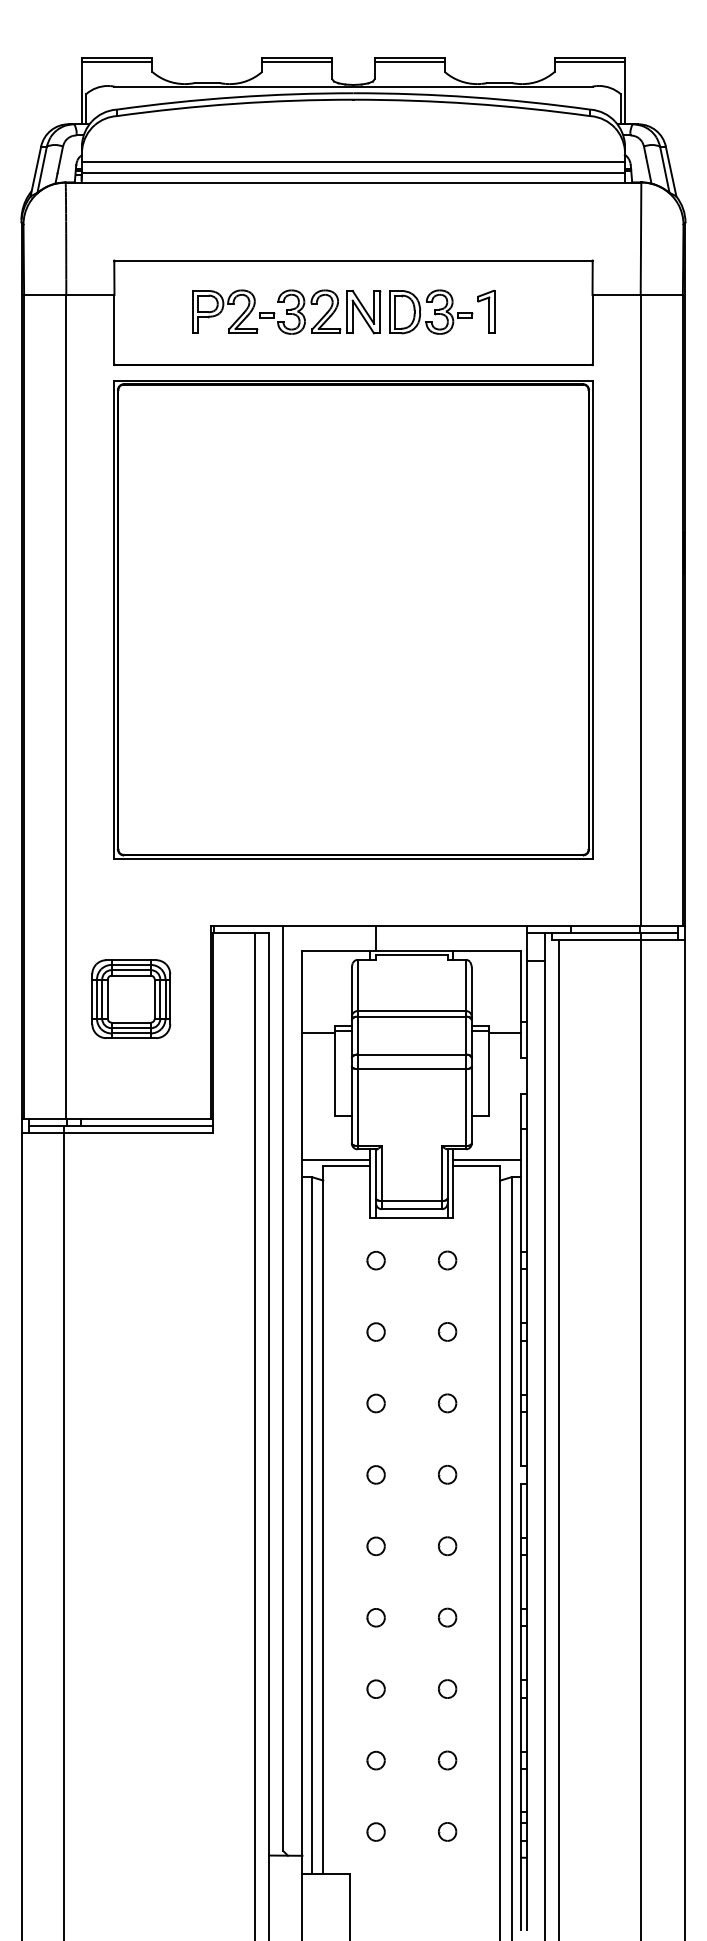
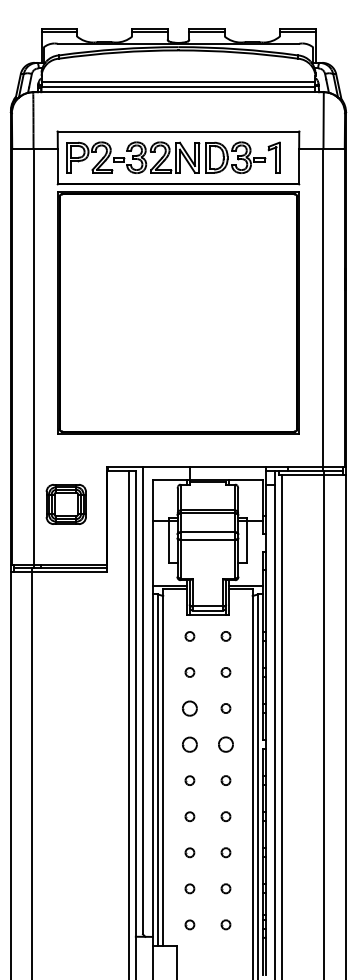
part: (343, 311) -> (173, 157), size x1.4
part: (375, 1403) -> (189, 708), size x1.6
part: (375, 1474) -> (189, 744), size x1.6
part: (446, 1474) -> (225, 744), size x1.6

